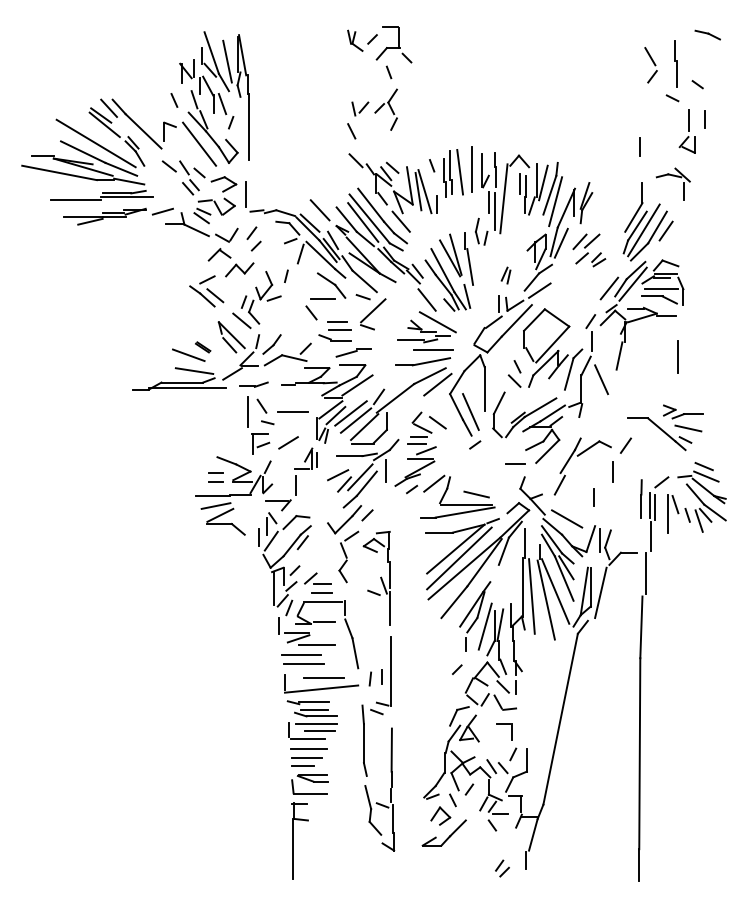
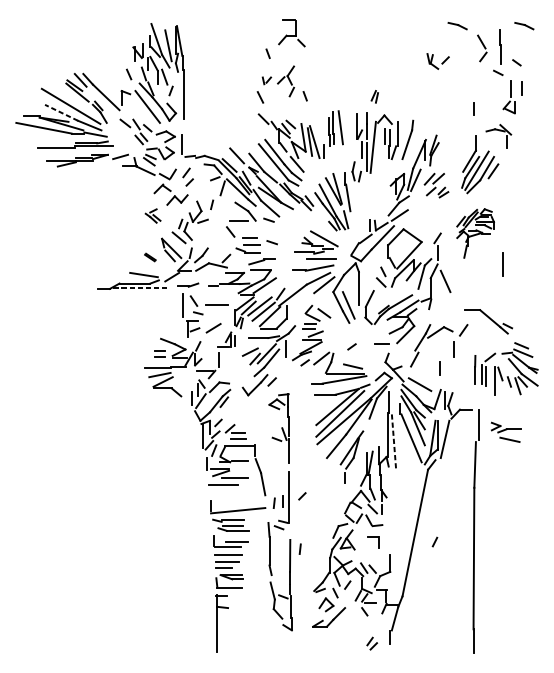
part: (617, 34) -> (457, 25), added
part: (362, 40) -> (438, 61), moved
line: (388, 72) -> (267, 53), moved
part: (360, 108) -> (266, 80), size x0.7
line: (83, 152) -> (61, 113), solid -> dashed
line: (432, 165) -> (305, 96), moved
line: (472, 169) -> (349, 125), removed
line: (543, 182) -> (402, 135), removed
line: (555, 201) -> (411, 149), removed
line: (363, 222) -> (269, 164), removed
part: (505, 275) -> (374, 96), moved
part: (206, 291) -> (152, 216), size x0.6
line: (426, 299) -> (315, 222), removed
line: (373, 310) -> (276, 230), removed
part: (641, 314) -> (475, 233), size x0.6
line: (188, 355) -> (139, 263), removed
line: (187, 388) -> (138, 287), solid -> dashed
part: (683, 418) -> (506, 432), moved
line: (475, 444) -> (352, 346), moved
line: (651, 535) -> (482, 396), removed
part: (348, 556) -> (258, 412), removed
line: (531, 596) -> (393, 442), solid -> dashed
line: (545, 599) -> (404, 444), removed
line: (484, 626) -> (358, 464), removed
line: (303, 663) -> (224, 491), removed
line: (457, 669) -> (302, 496), moved
line: (323, 678) -> (239, 502), removed
line: (316, 723) -> (234, 536), removed
line: (404, 740) -> (299, 548), added
line: (513, 754) -> (435, 542), moved

